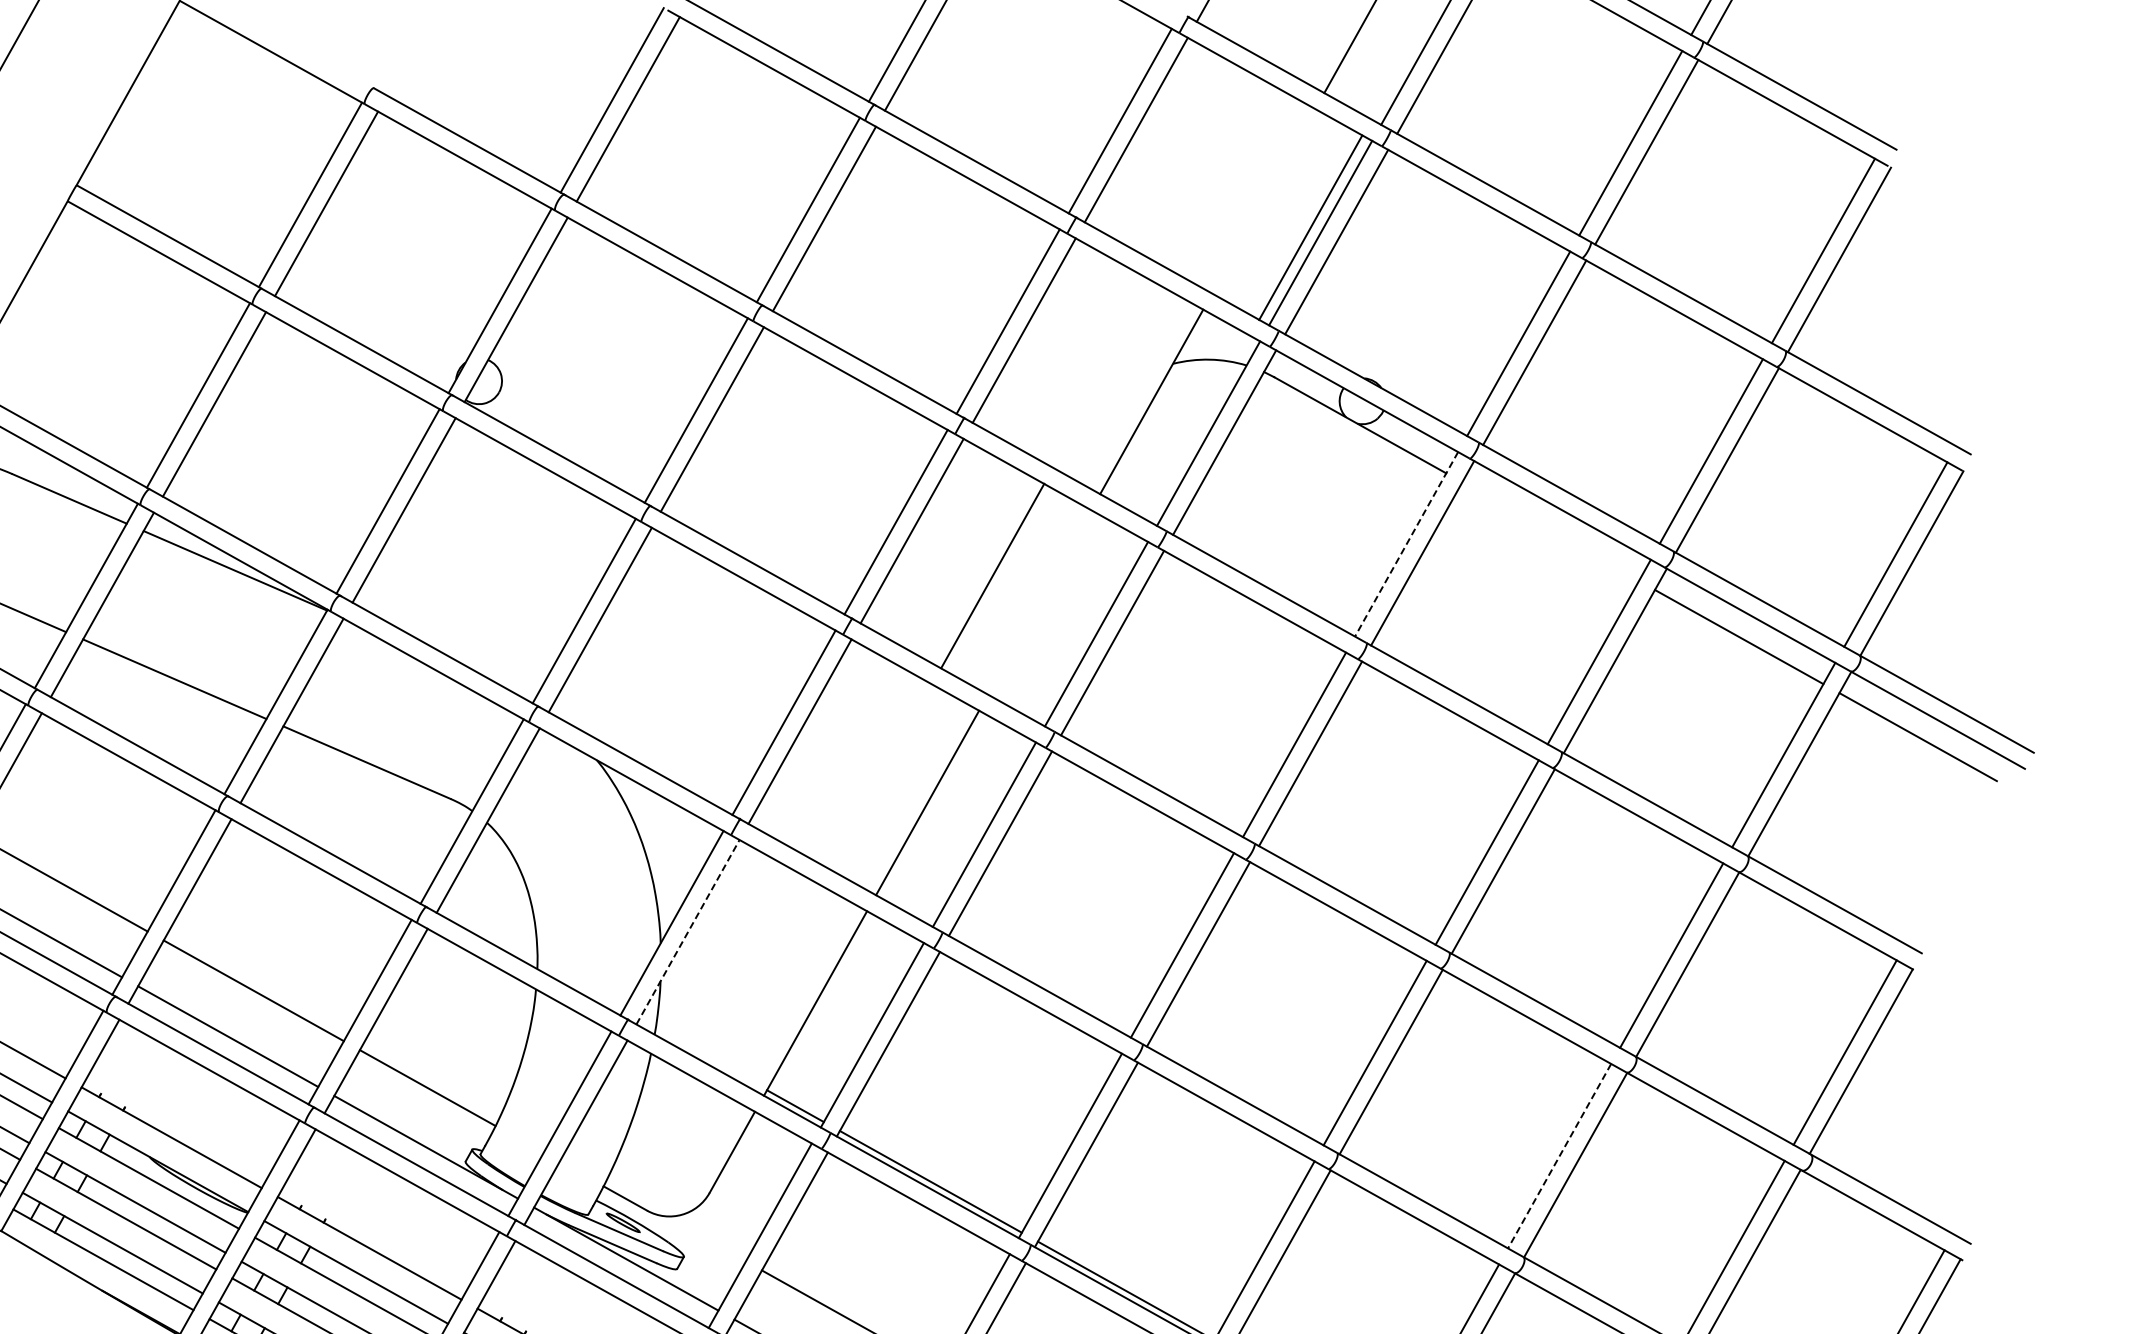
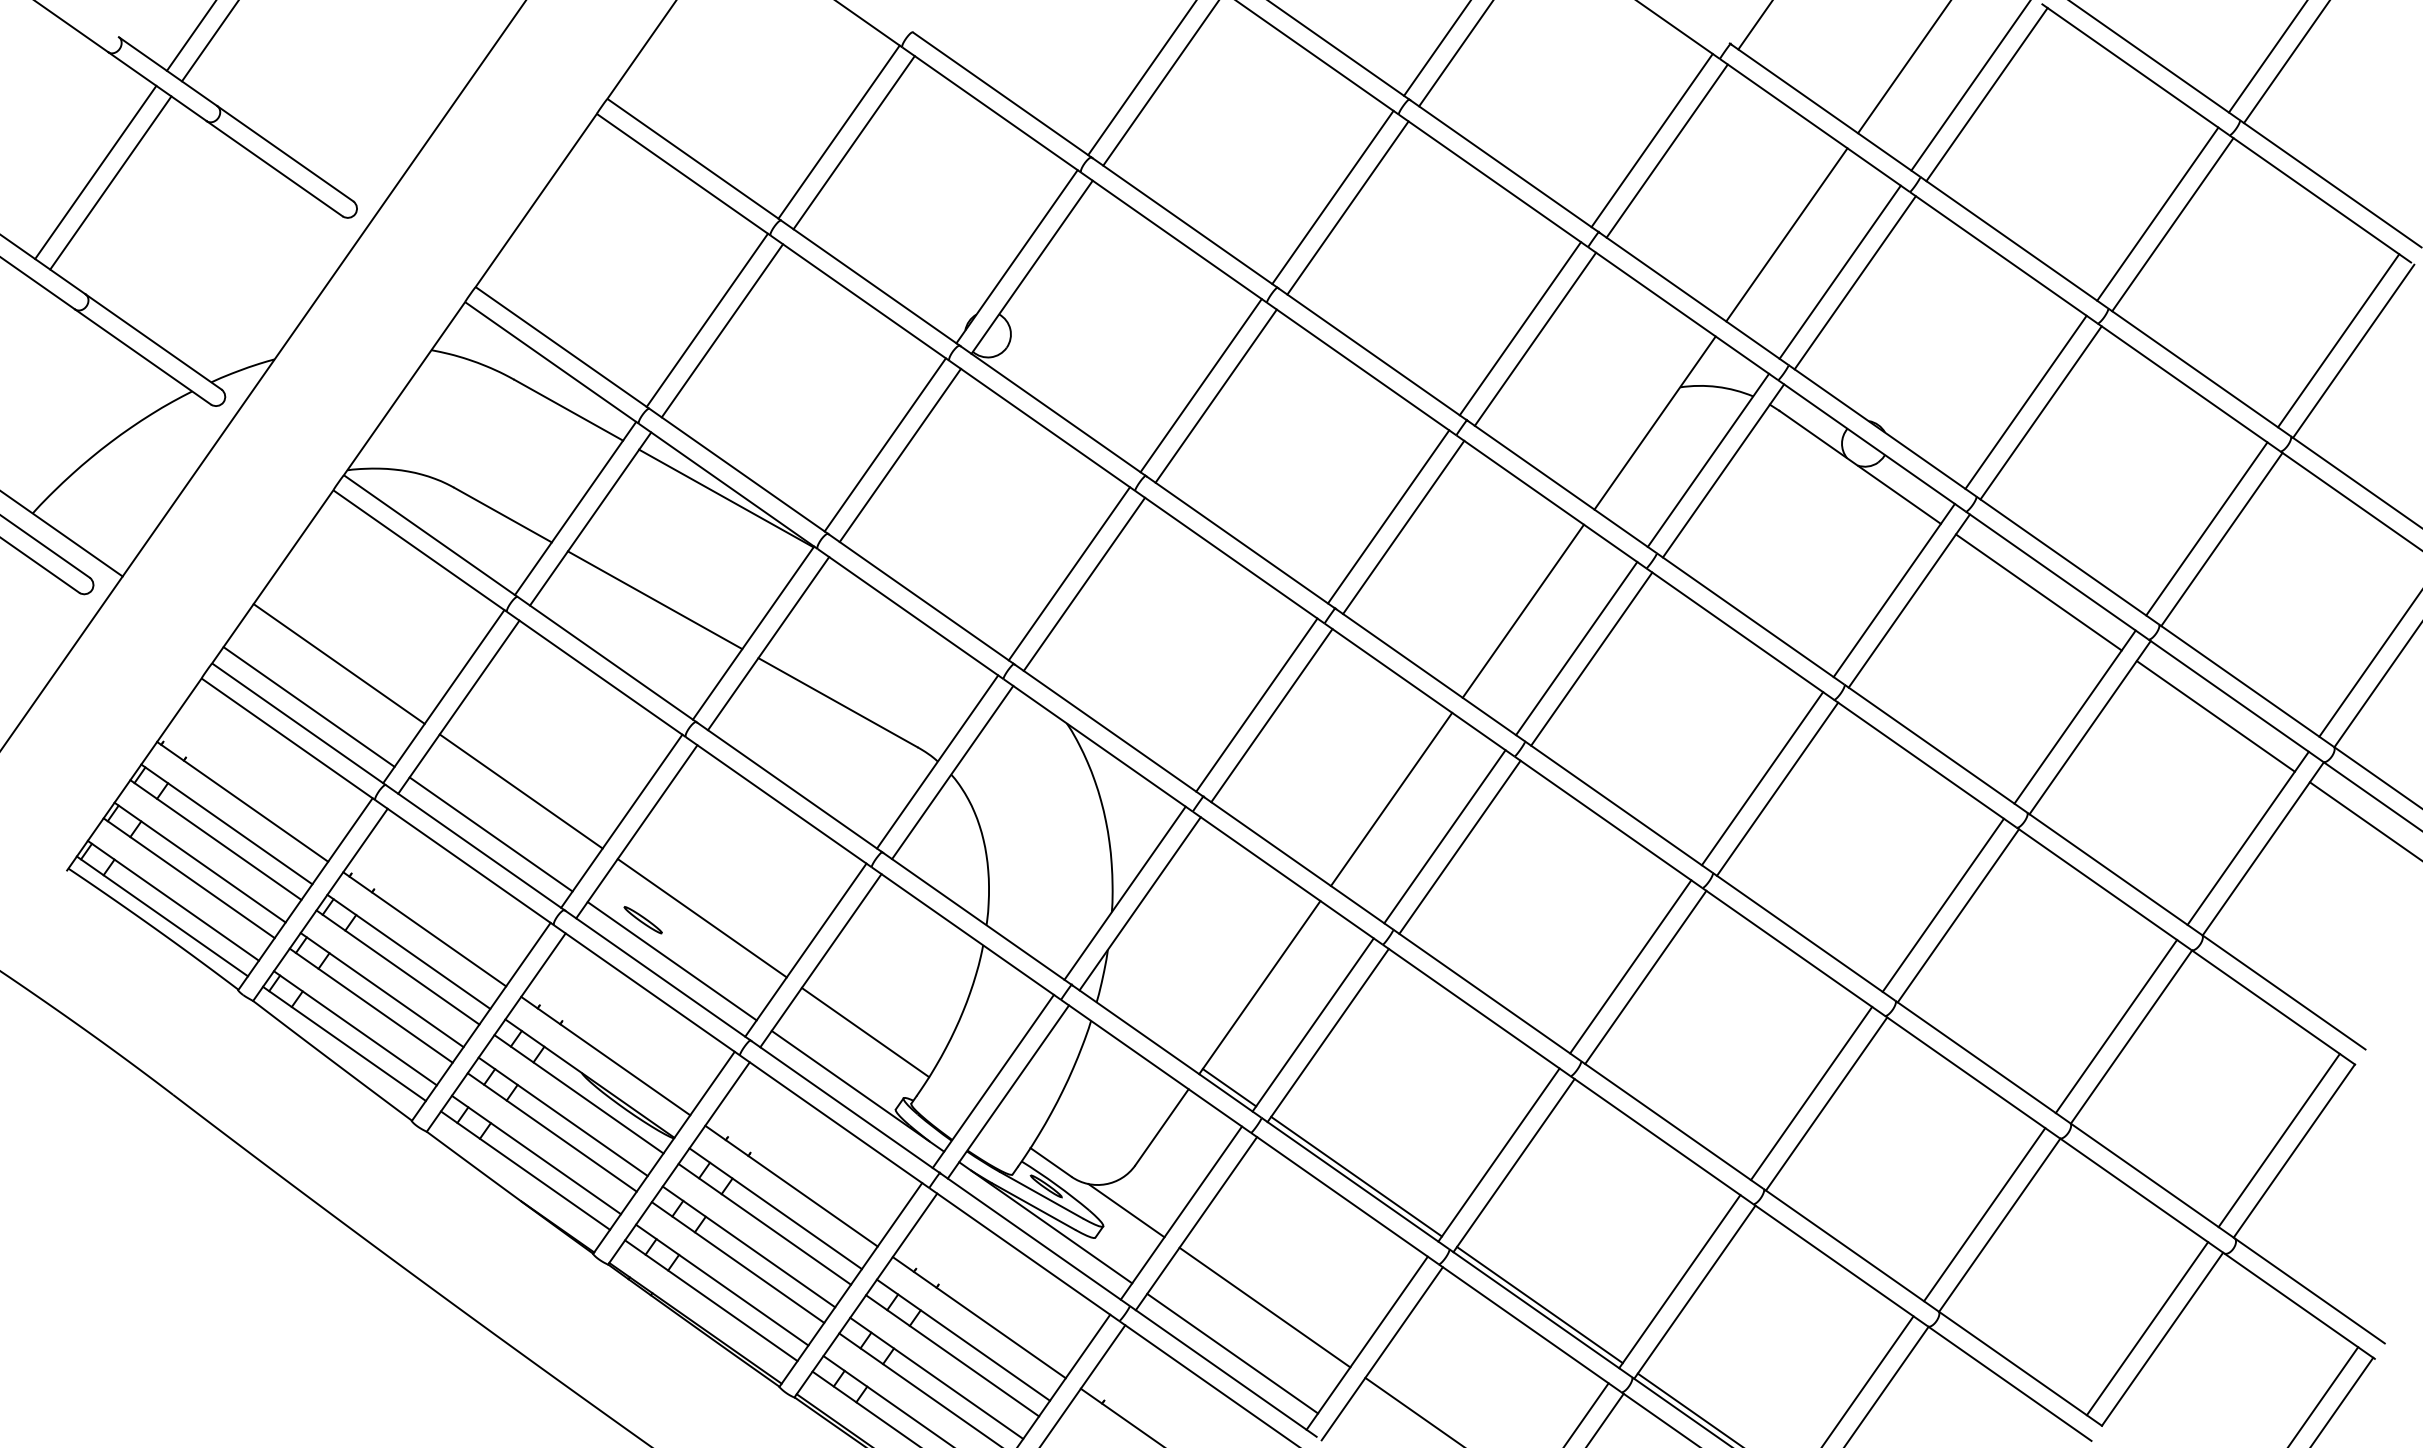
line: (1310, 227) -> (1786, 234), moved
line: (1550, 531) -> (2038, 592), added
line: (1406, 544) -> (1894, 590), dashed -> solid
line: (991, 575) -> (1522, 610), moved
line: (688, 931) -> (1140, 903), dashed -> solid
part: (194, 999) -> (642, 920), added
line: (1559, 1156) -> (1984, 1214), dashed -> solid
line: (705, 1238) -> (1126, 1210), added

